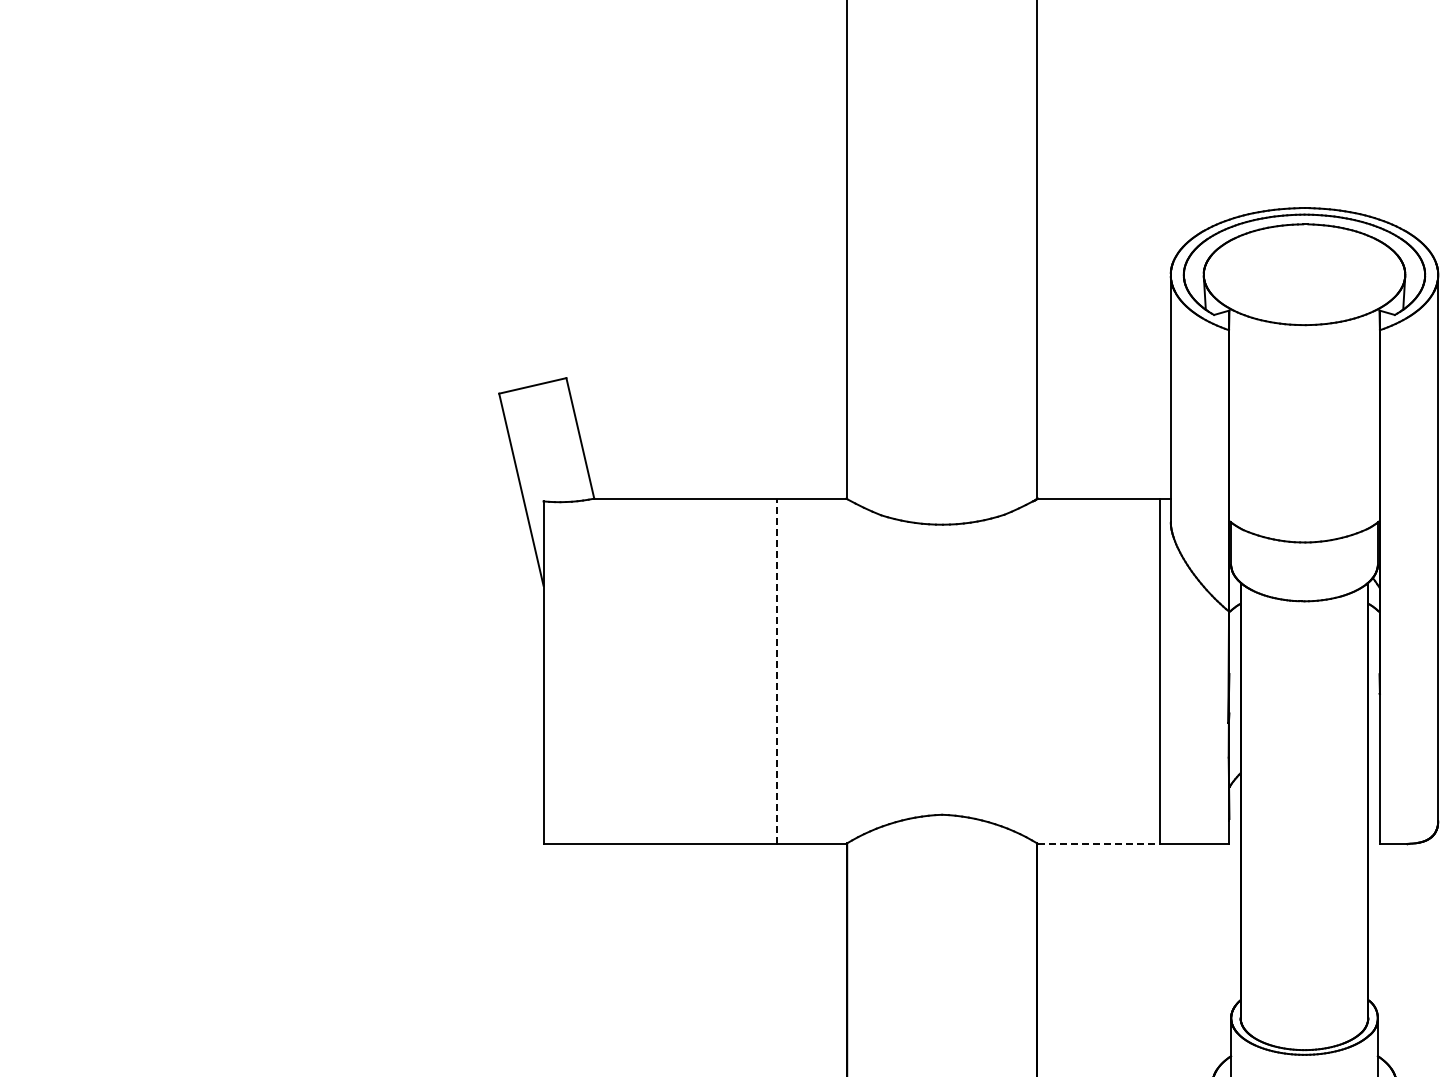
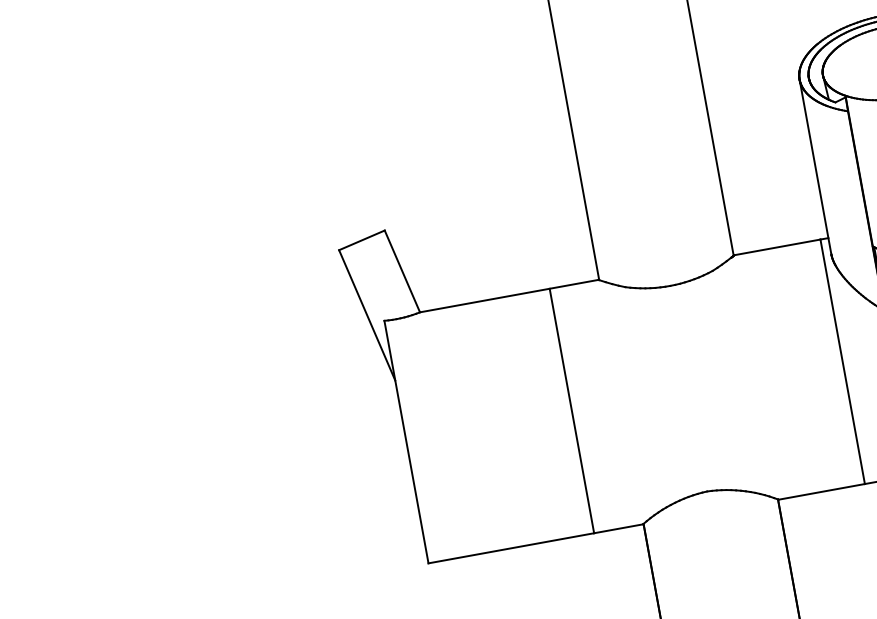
line: (777, 671) -> (572, 411), dashed -> solid
line: (1098, 843) -> (821, 491), dashed -> solid

